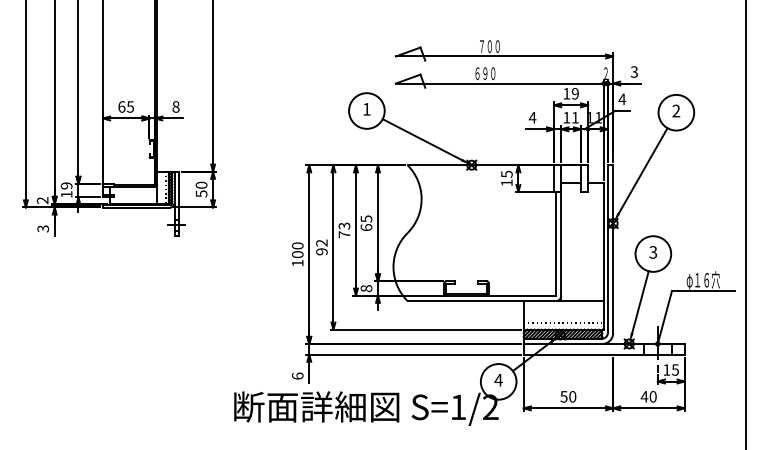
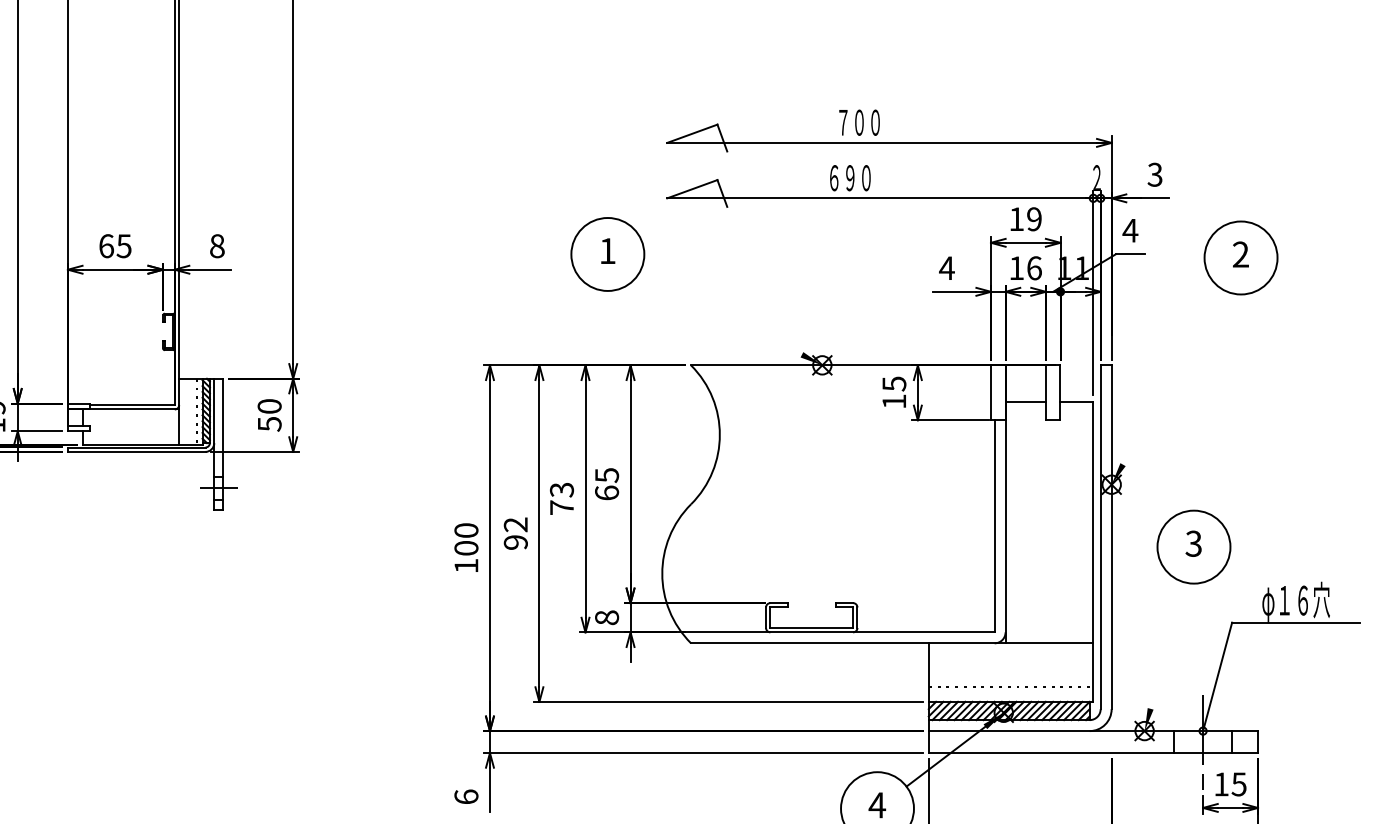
text: (575, 117) -> (1034, 267), 11 -> 16
line: (421, 139) -> (719, 312), removed
line: (642, 170) -> (1171, 376), removed
line: (640, 302) -> (1167, 646), removed

